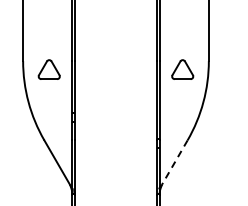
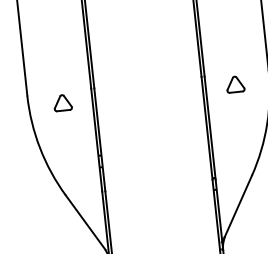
part: (49, 69) -> (62, 102), size x0.62
part: (181, 69) -> (234, 84), size x0.62
line: (174, 162) -> (237, 206), dashed -> solid

